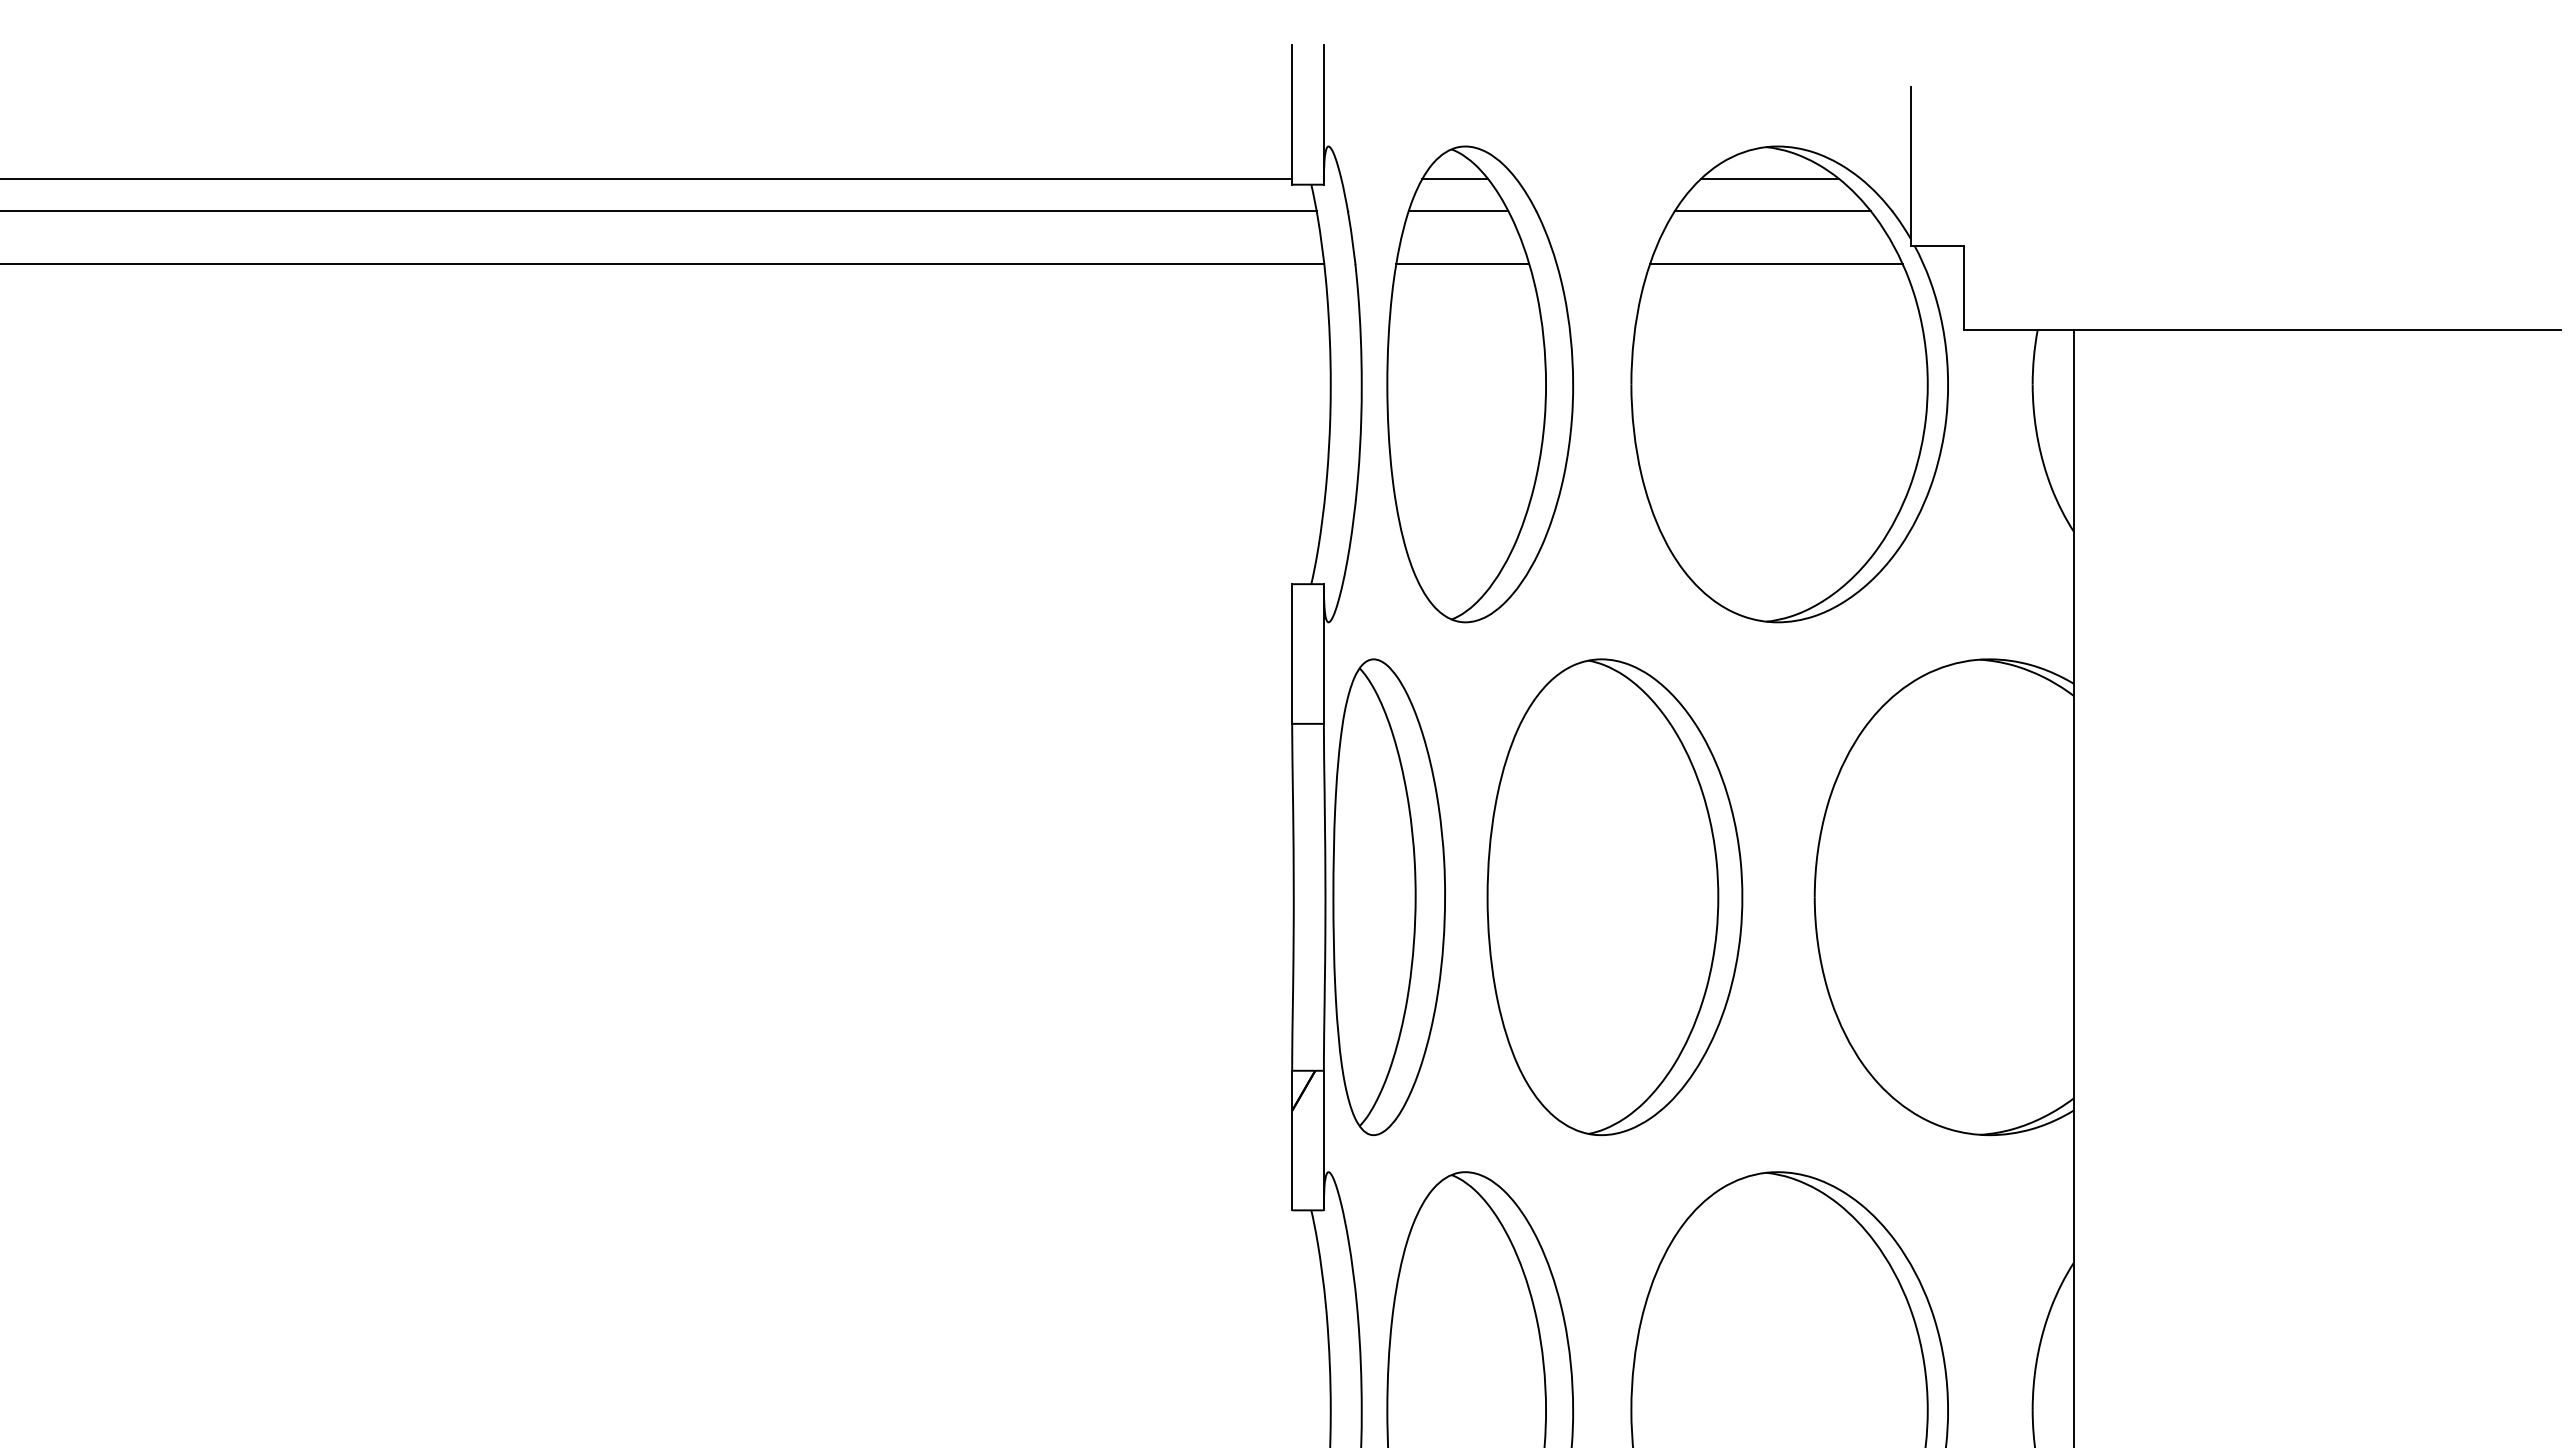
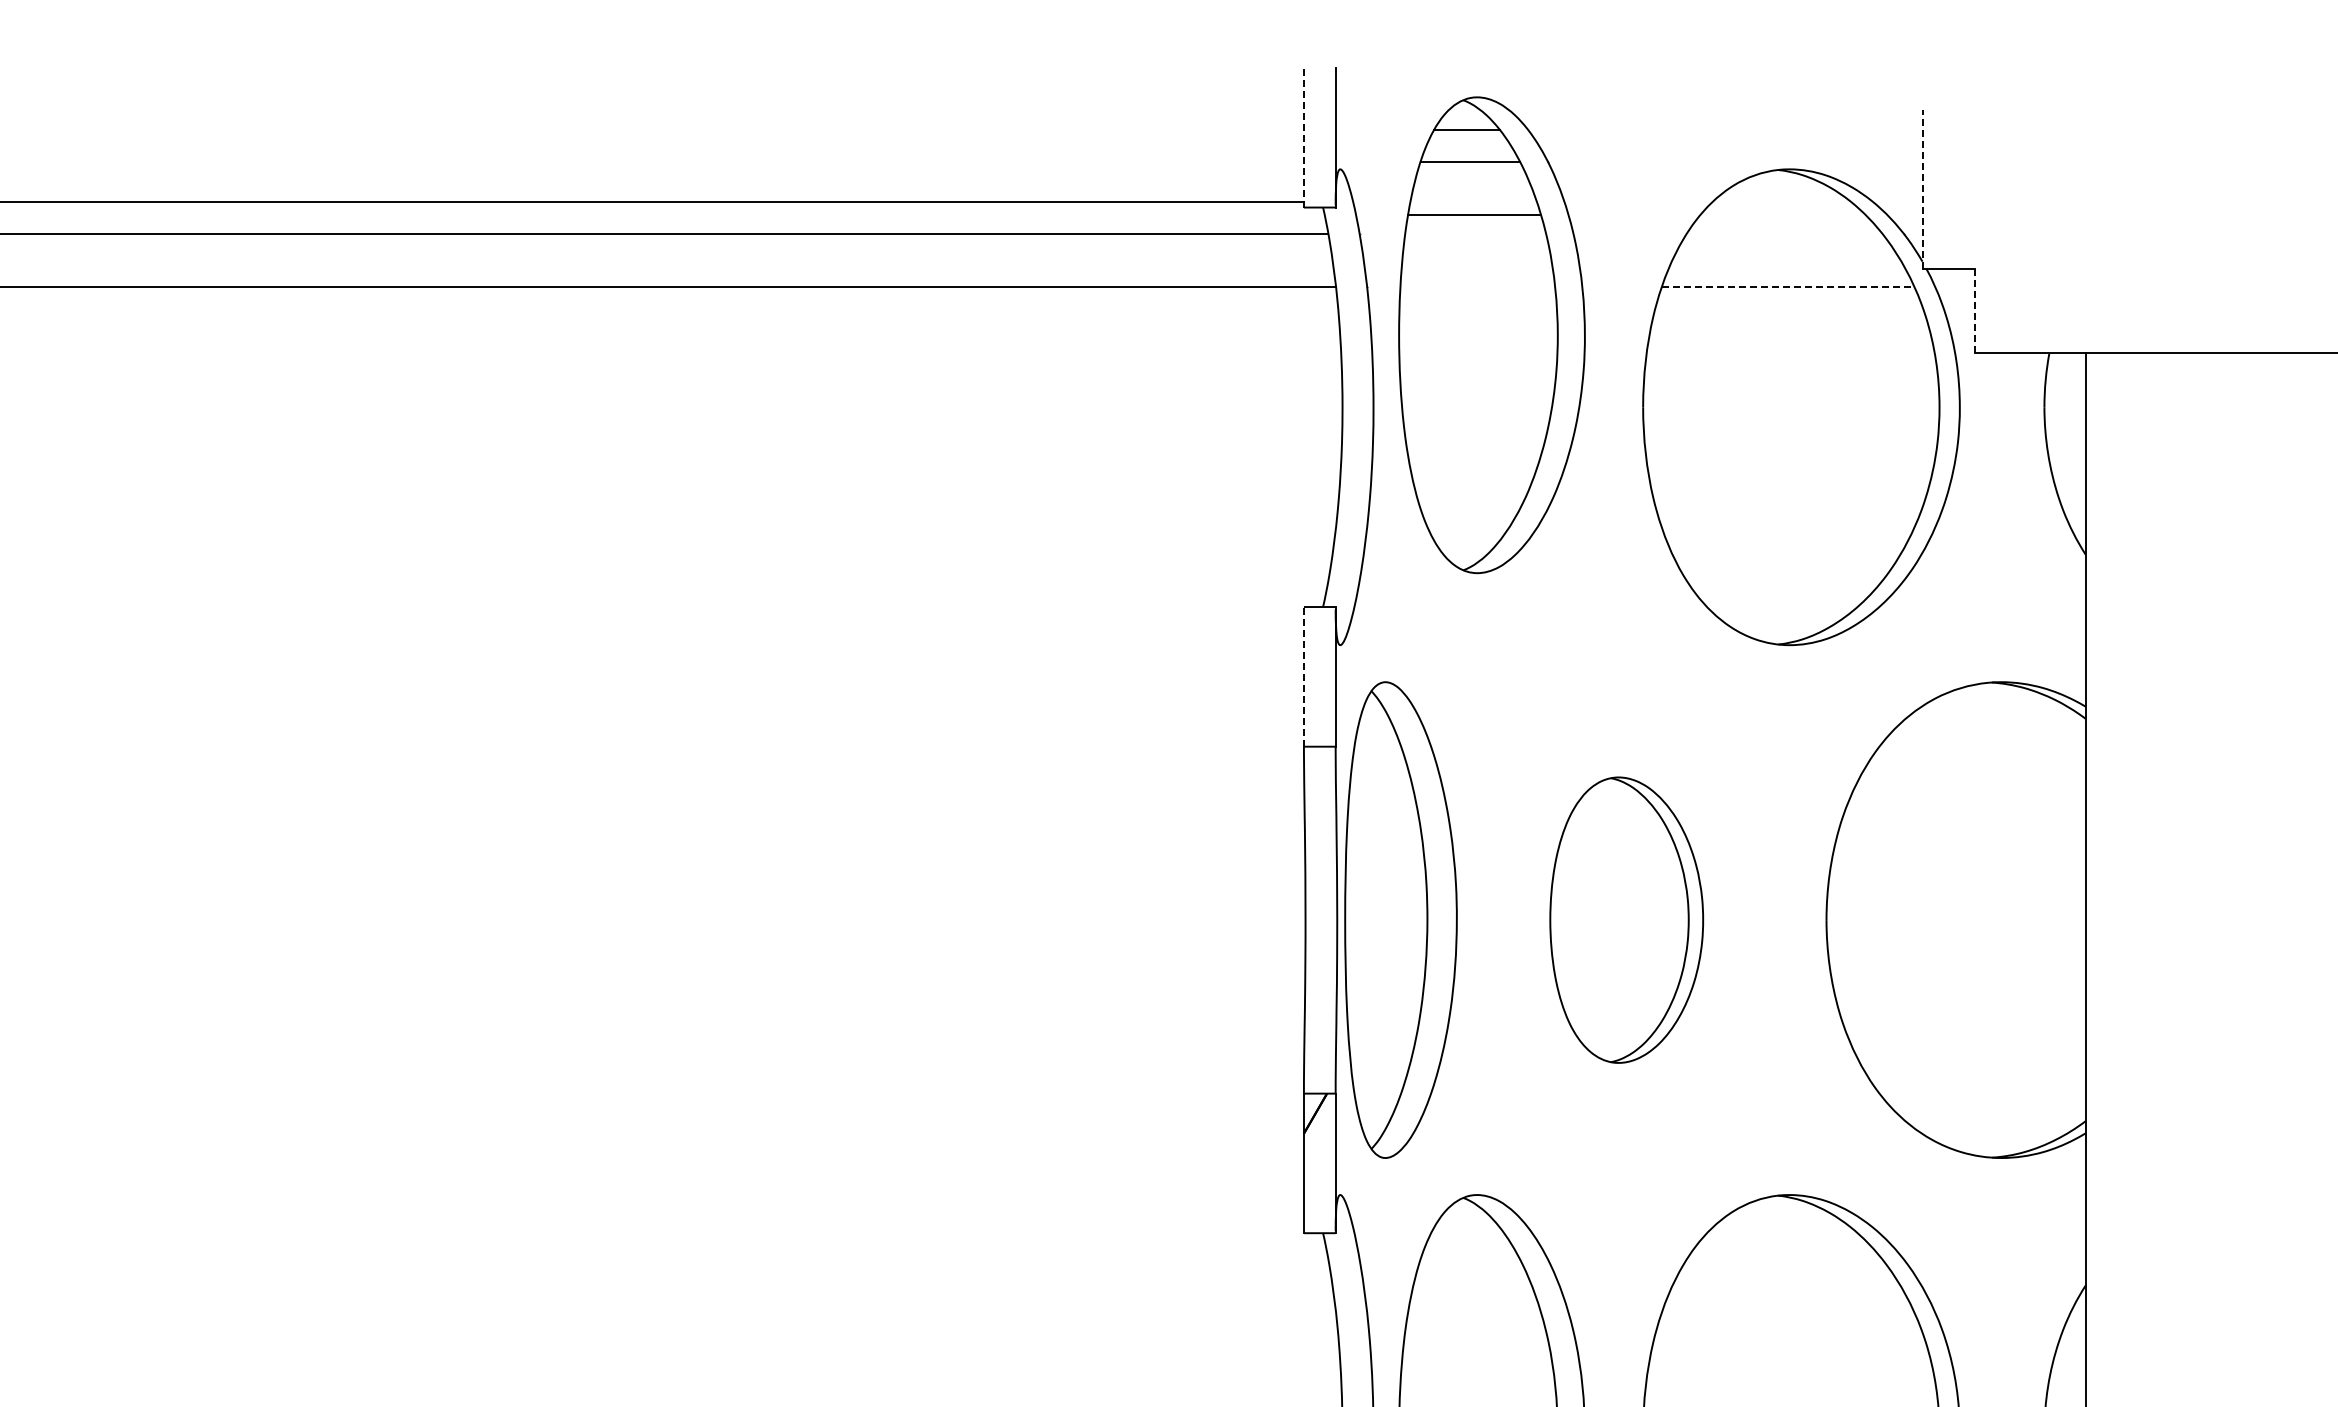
line: (1292, 114) -> (1304, 137), solid -> dashed
line: (1910, 166) -> (1922, 189), solid -> dashed
line: (1769, 179) -> (1781, 202), removed
line: (1772, 210) -> (1784, 233), removed
line: (1776, 263) -> (1788, 286), solid -> dashed
line: (1963, 287) -> (1975, 310), solid -> dashed
part: (1479, 384) -> (1491, 335), moved
line: (1292, 654) -> (1304, 677), solid -> dashed
part: (1614, 897) -> (1626, 920), size x0.6

